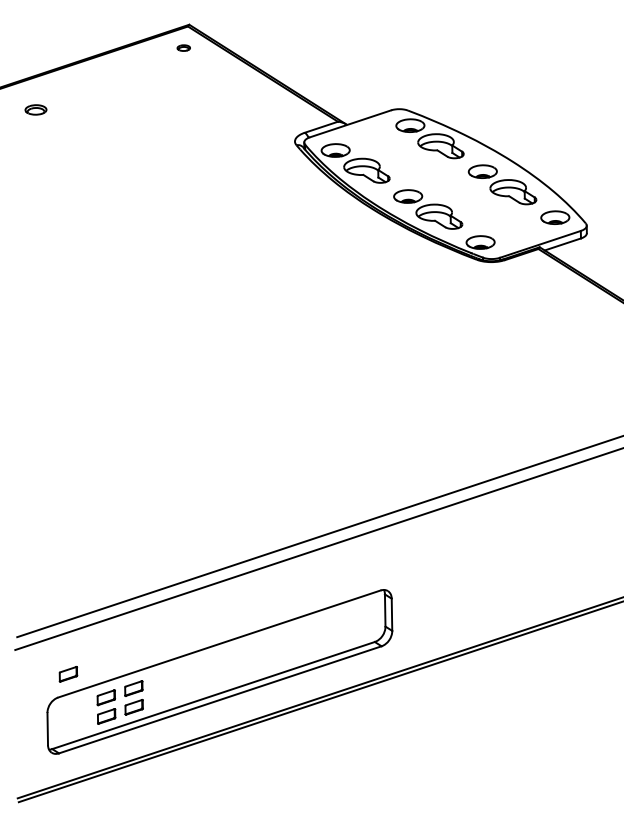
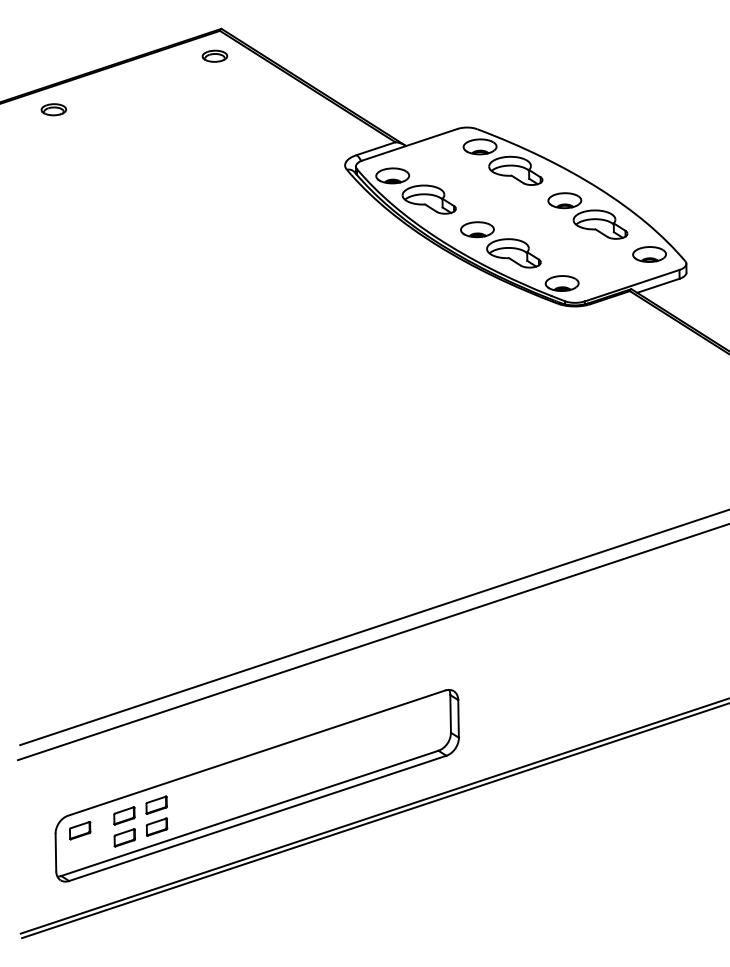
part: (183, 47) -> (214, 55), size x1.67
part: (35, 109) -> (53, 109), moved
part: (68, 674) -> (80, 830), moved

